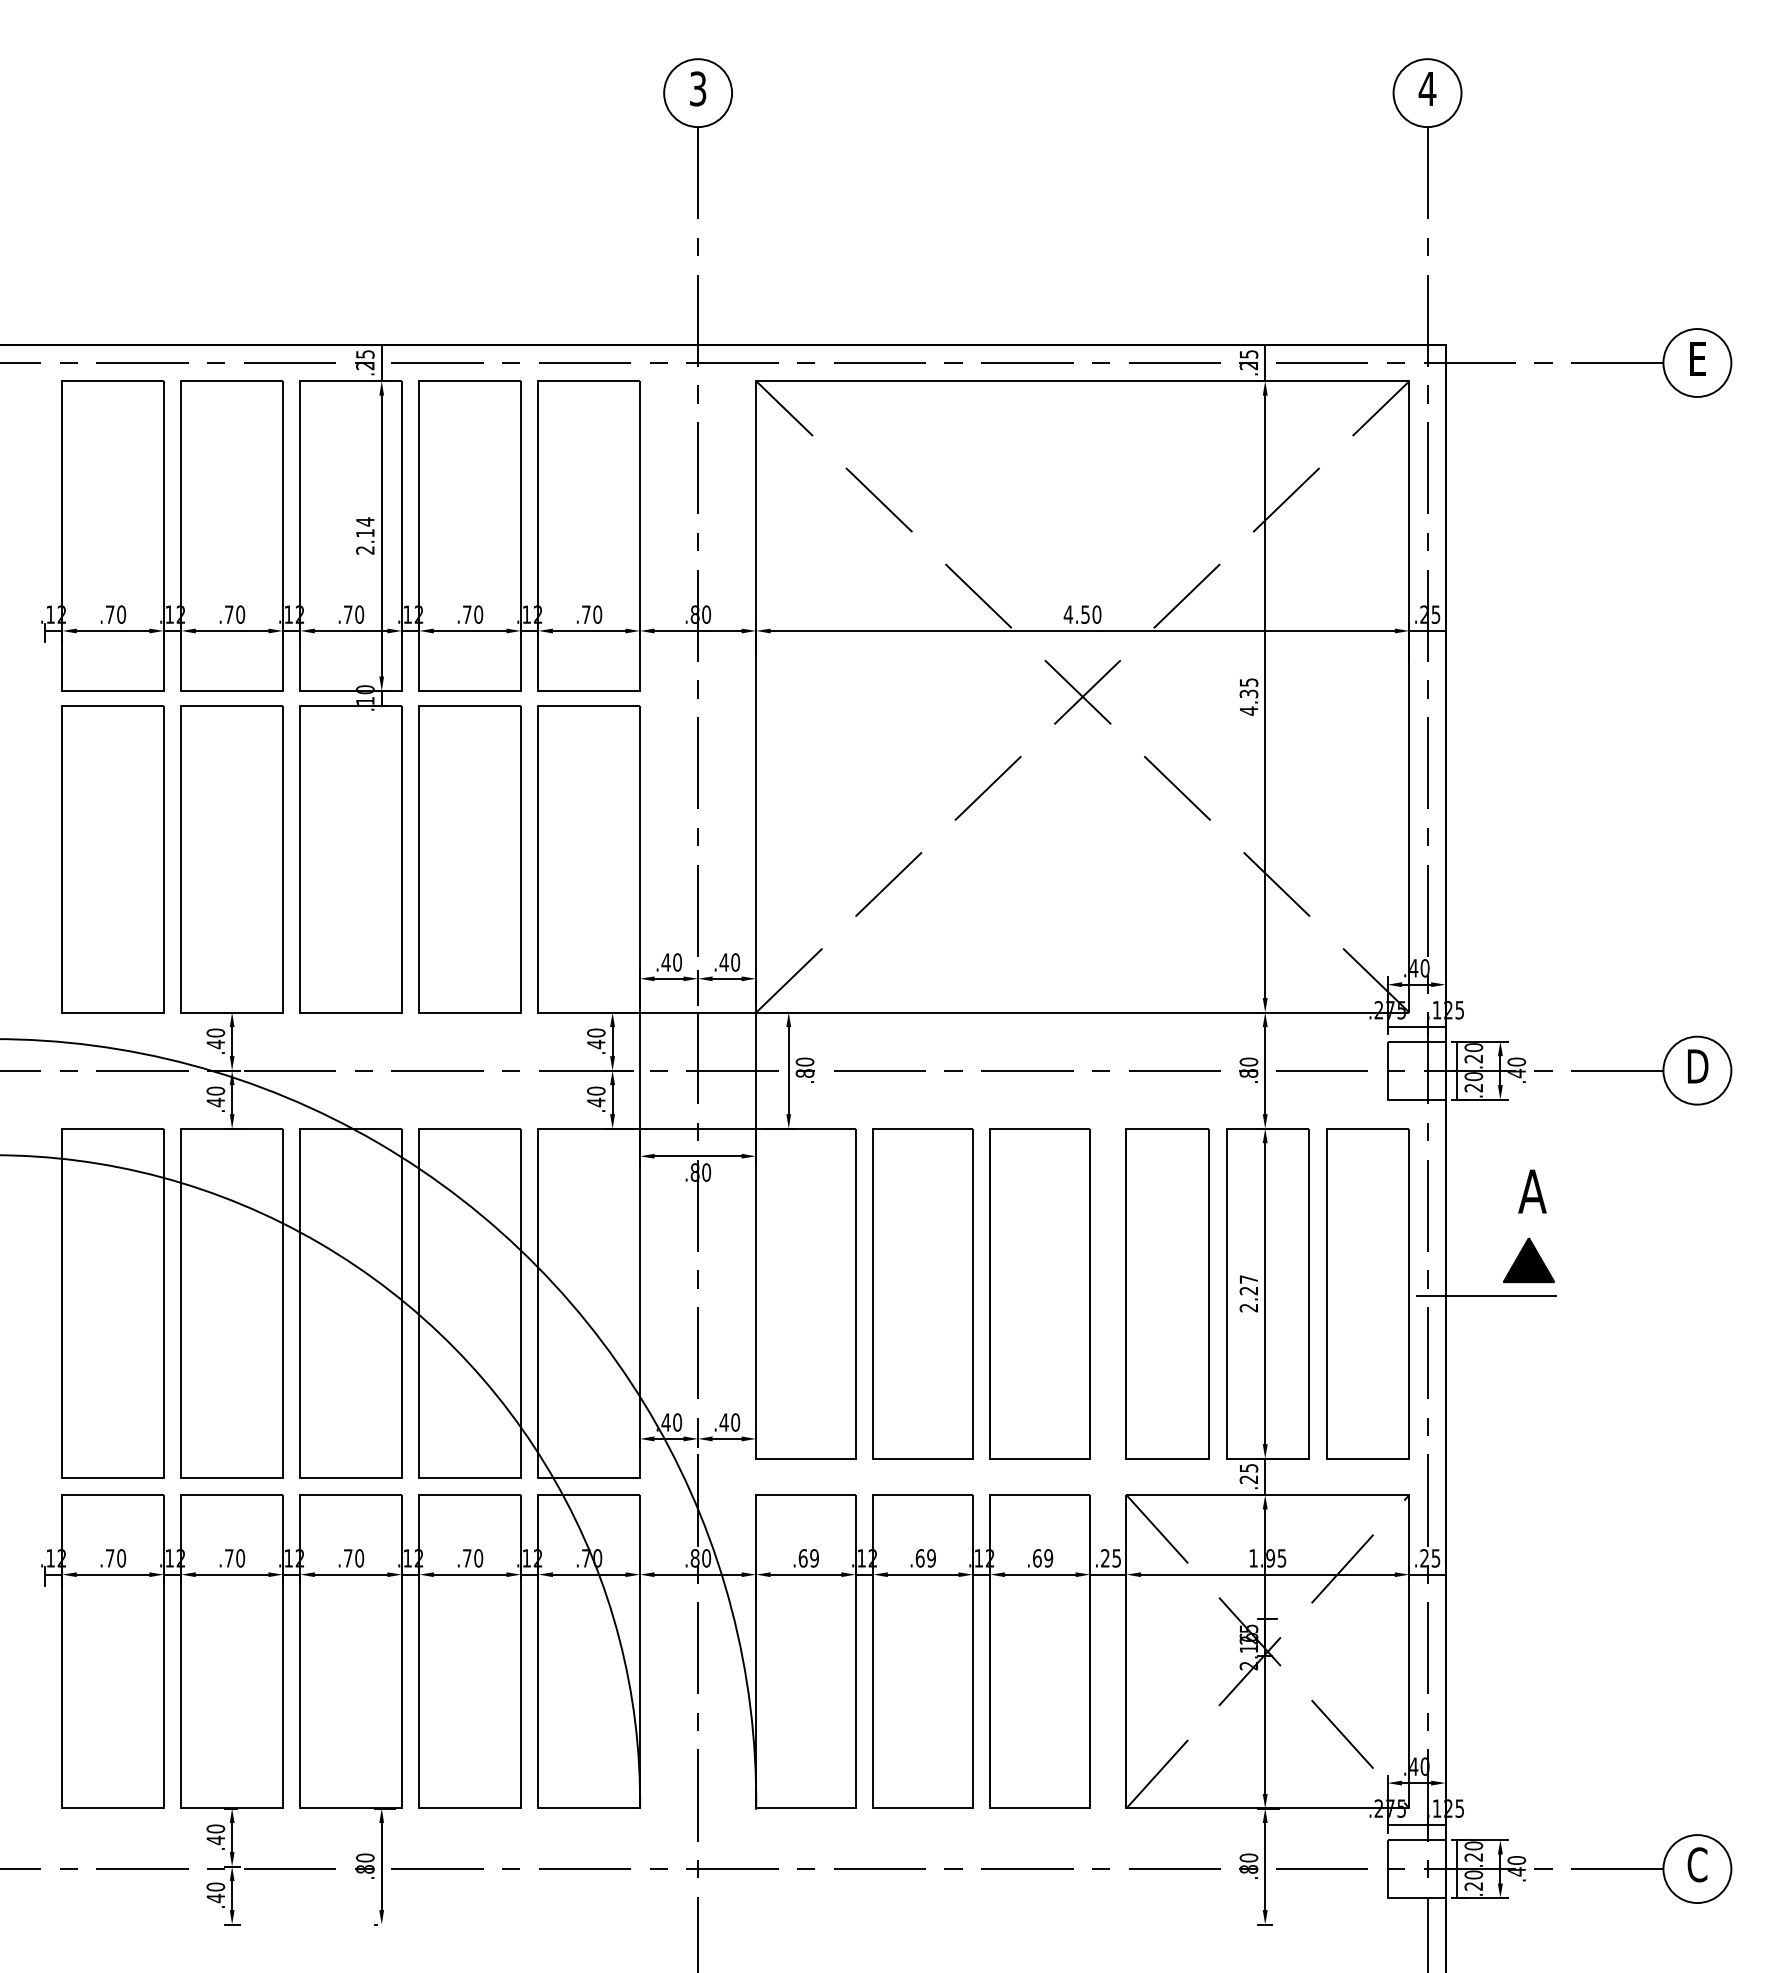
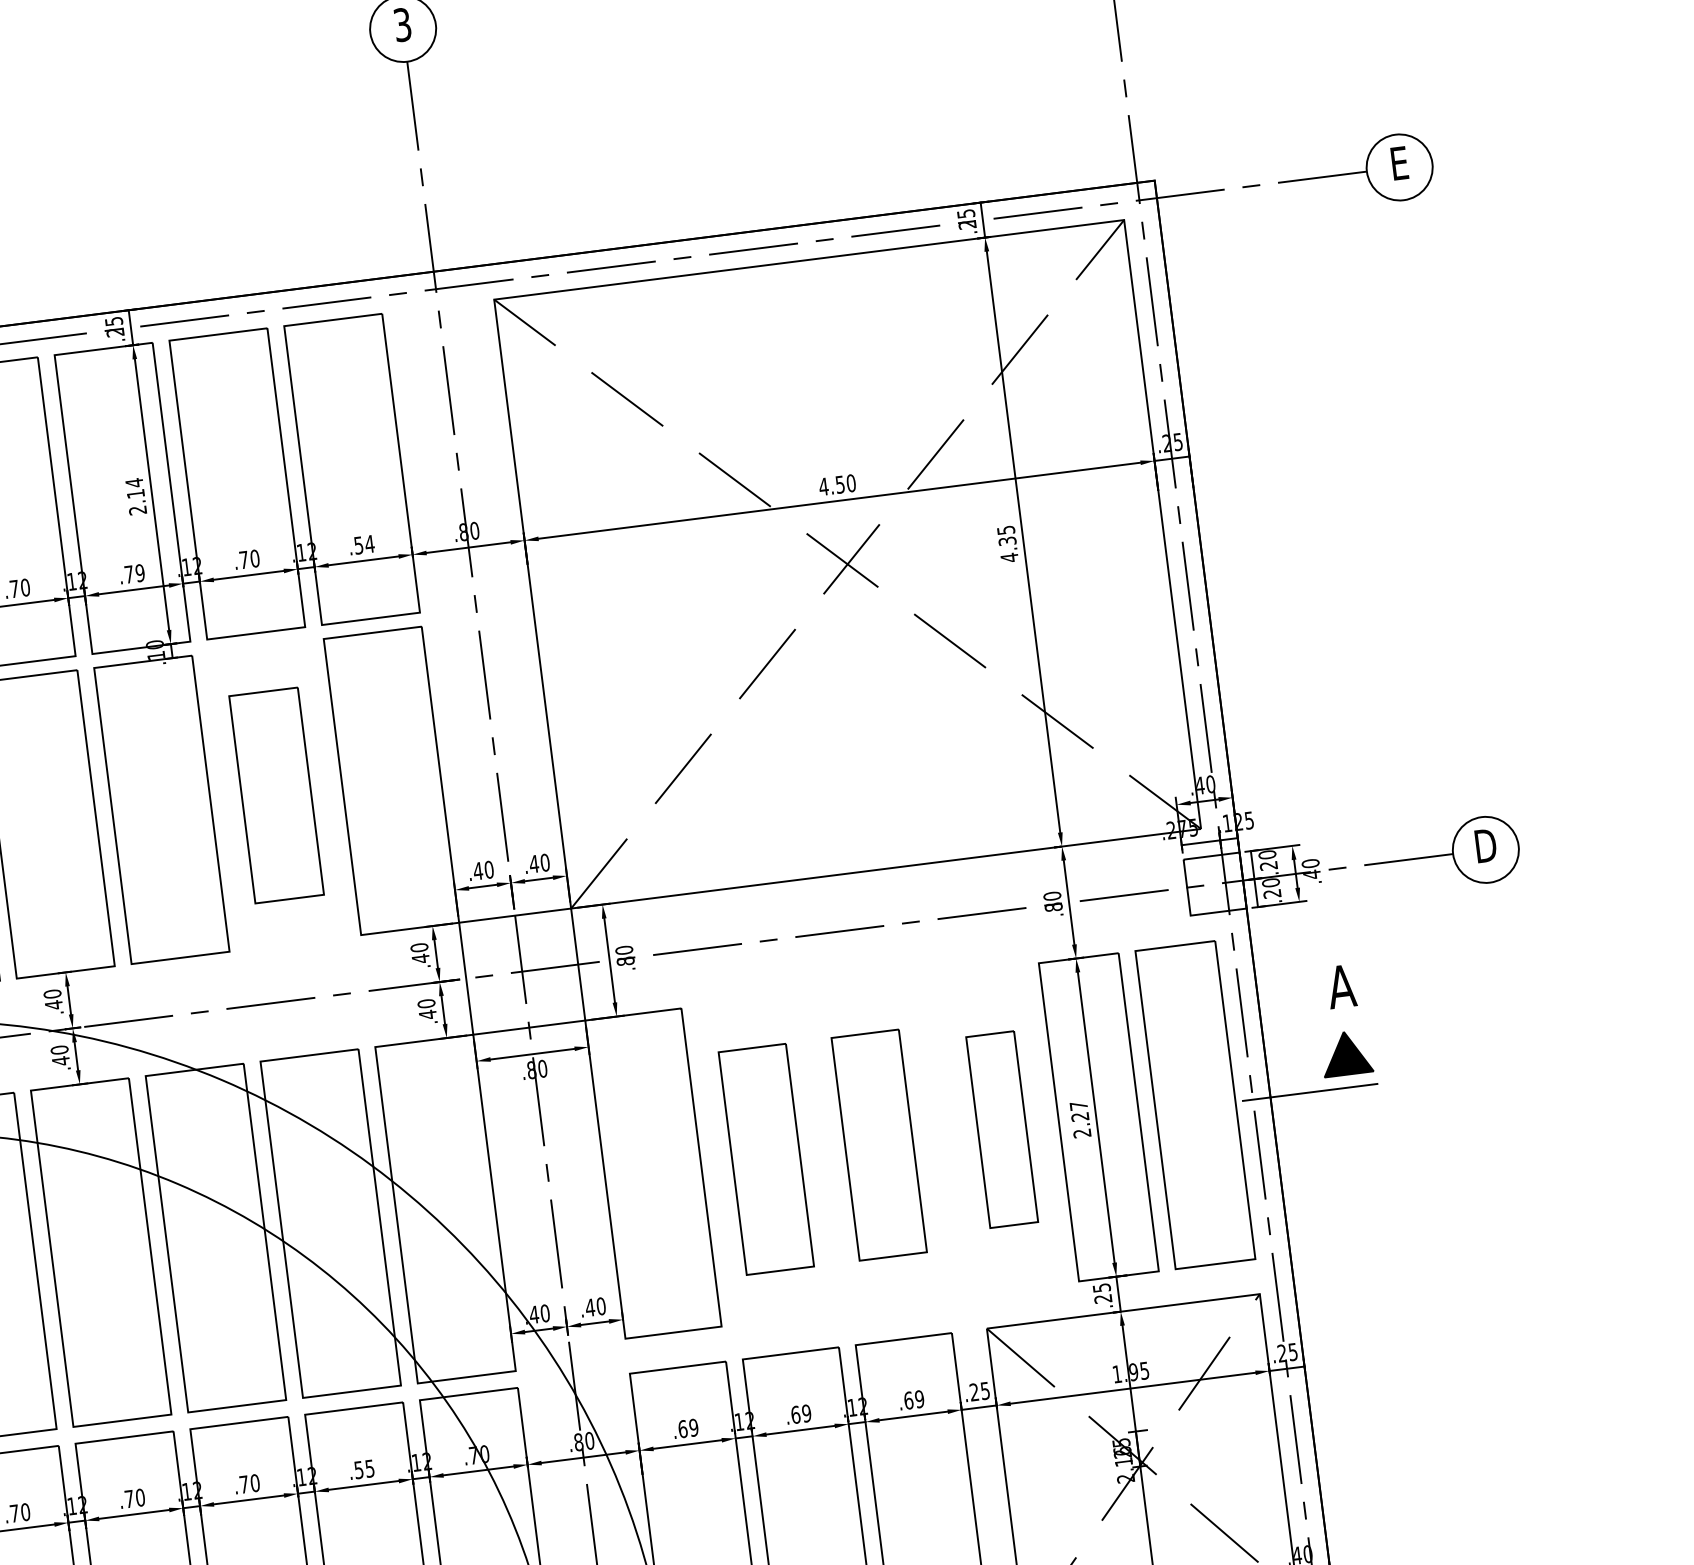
text: (359, 614) -> (140, 572), .70 -> .79
text: (592, 614) -> (364, 544), .70 -> .54
part: (469, 859) -> (276, 795), size x0.7
part: (922, 1293) -> (765, 1159), size x0.7
part: (1039, 1293) -> (878, 1144), size x0.7
part: (1167, 1293) -> (1002, 1129), size x0.6
text: (473, 1558) -> (365, 1469), .70 -> .55

